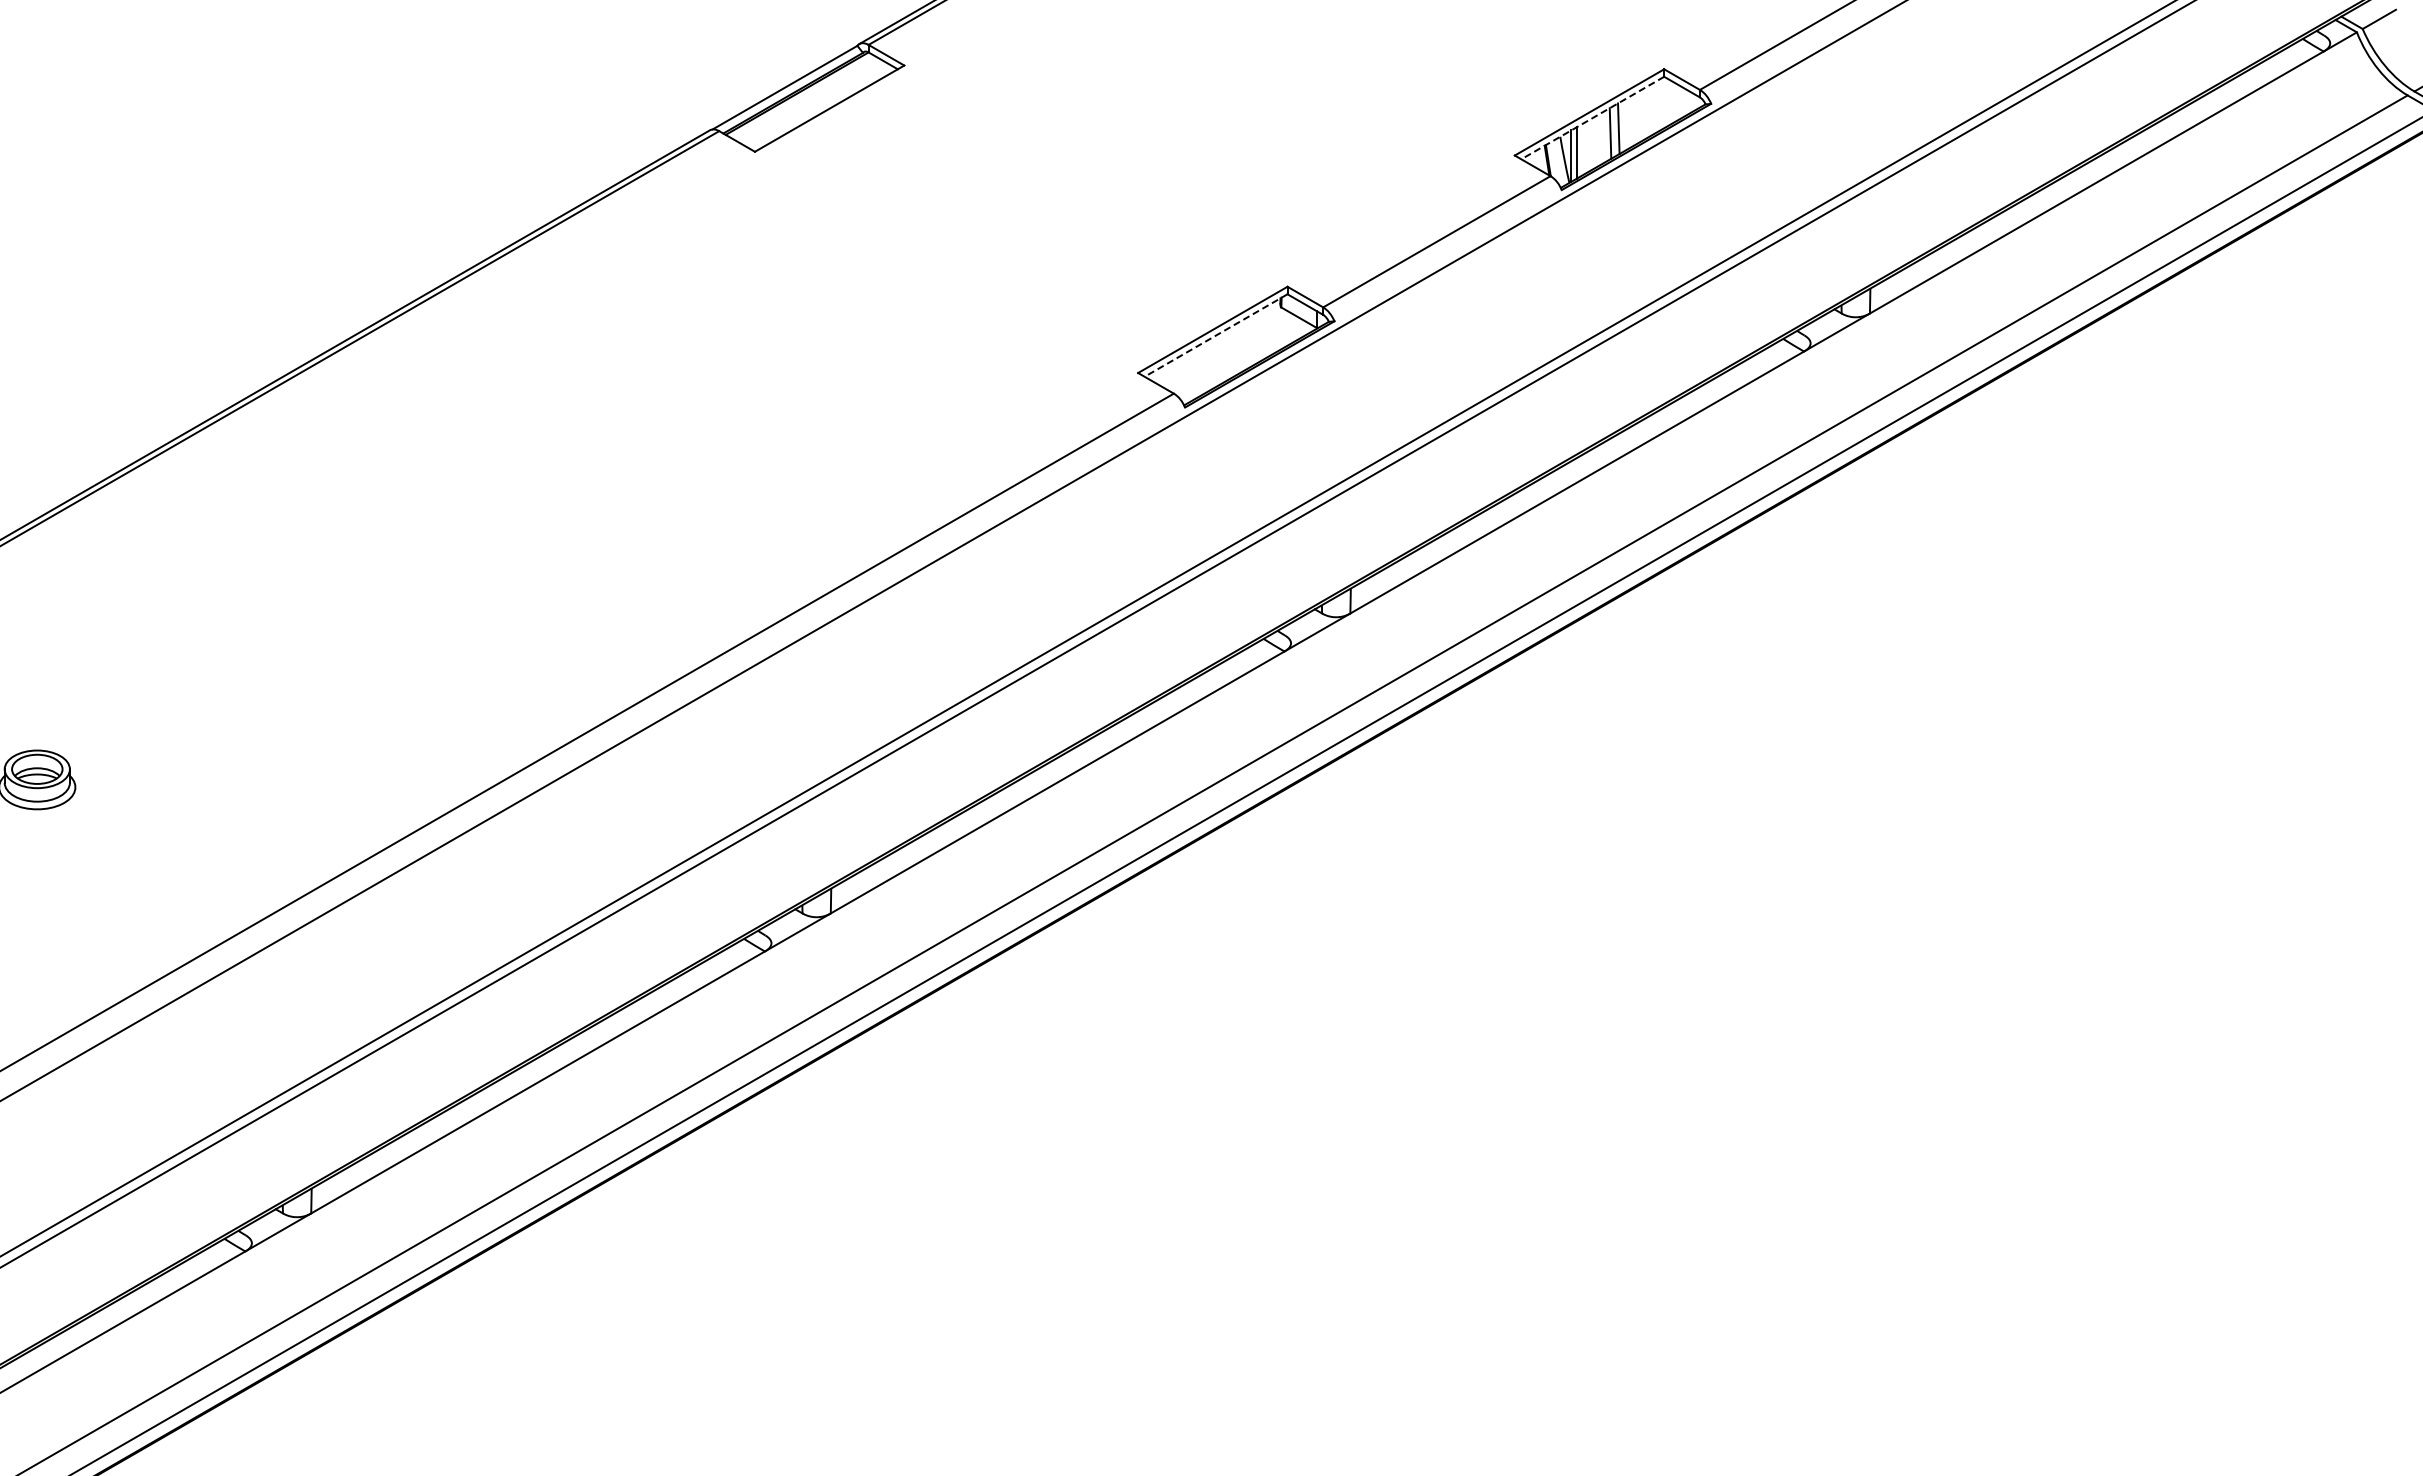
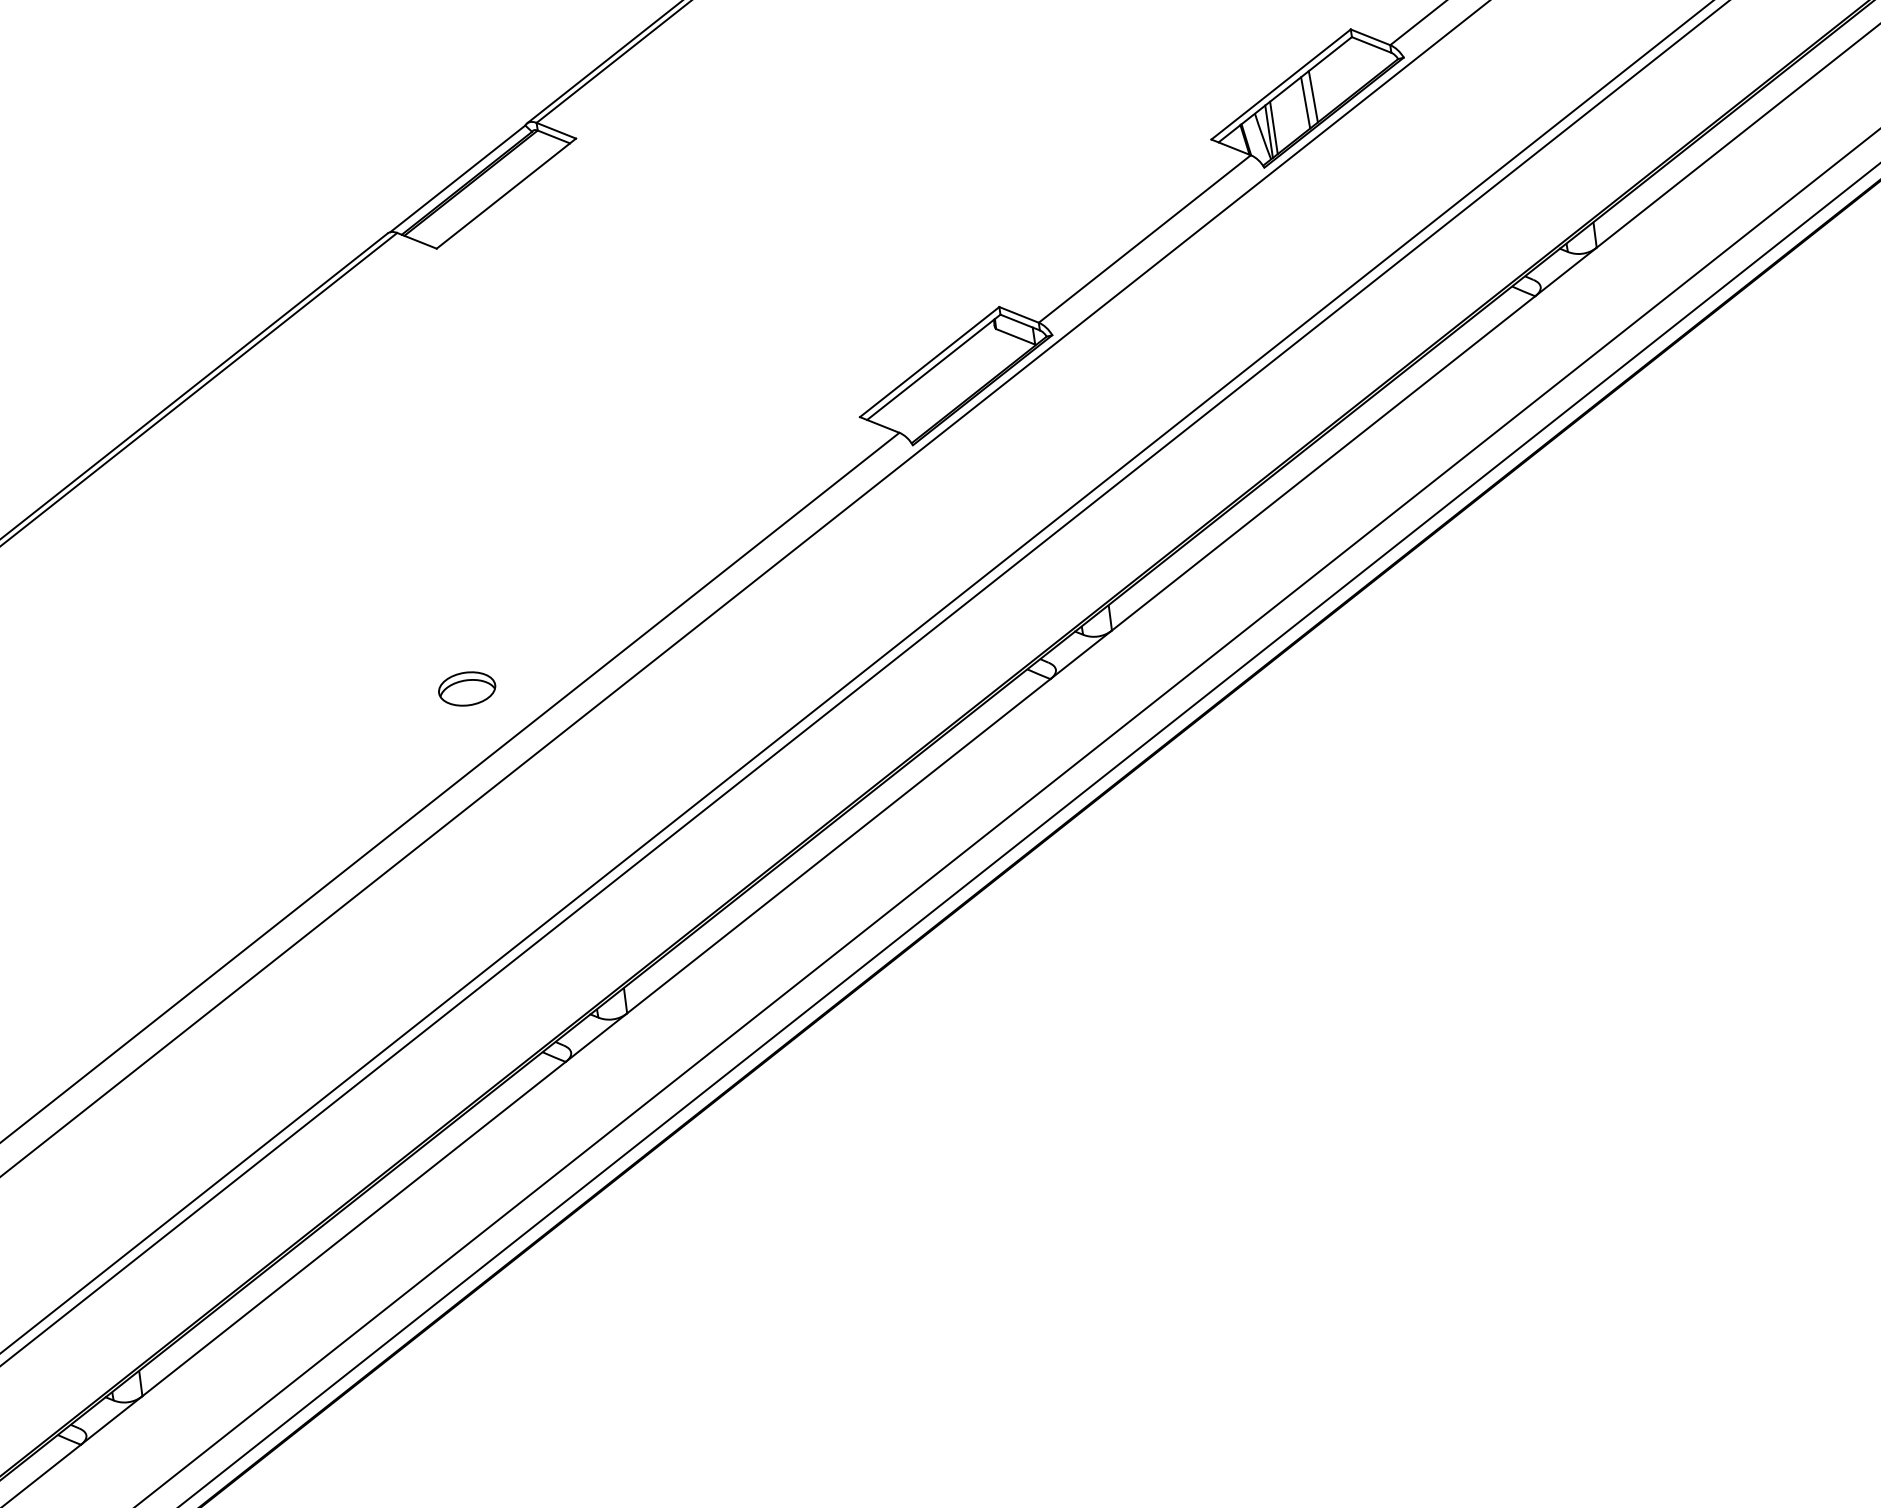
line: (1592, 118) -> (1285, 90), dashed -> solid
line: (1215, 335) -> (933, 367), dashed -> solid
part: (722, 578) -> (467, 688), added

